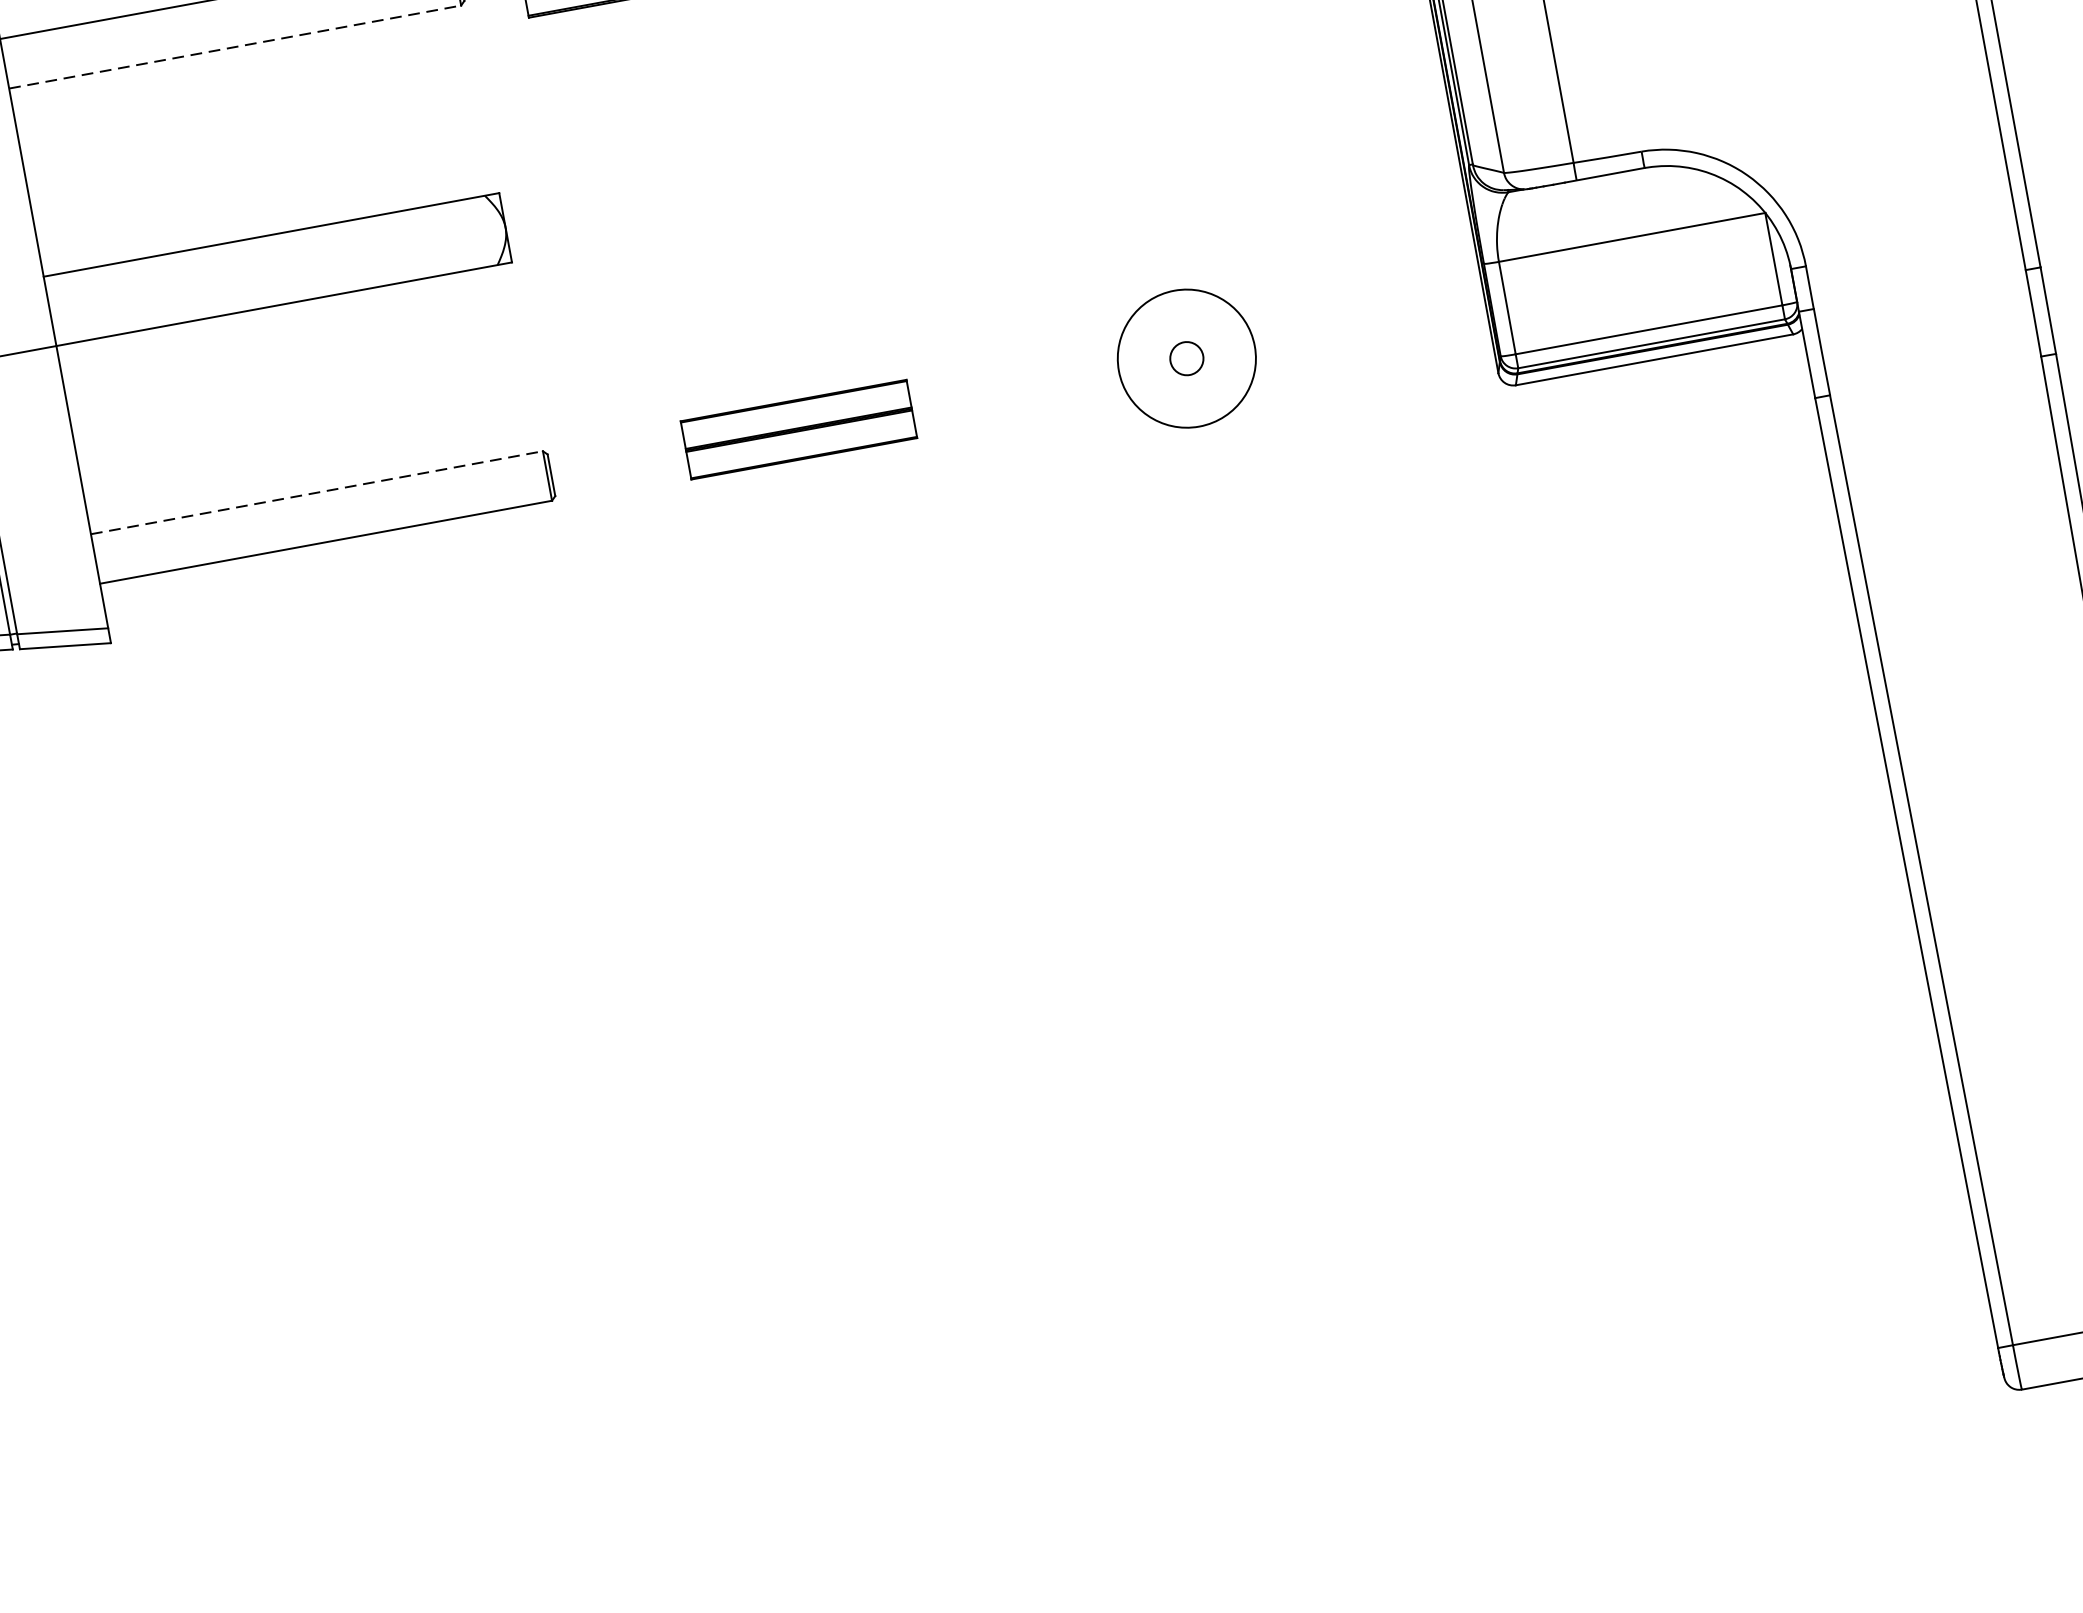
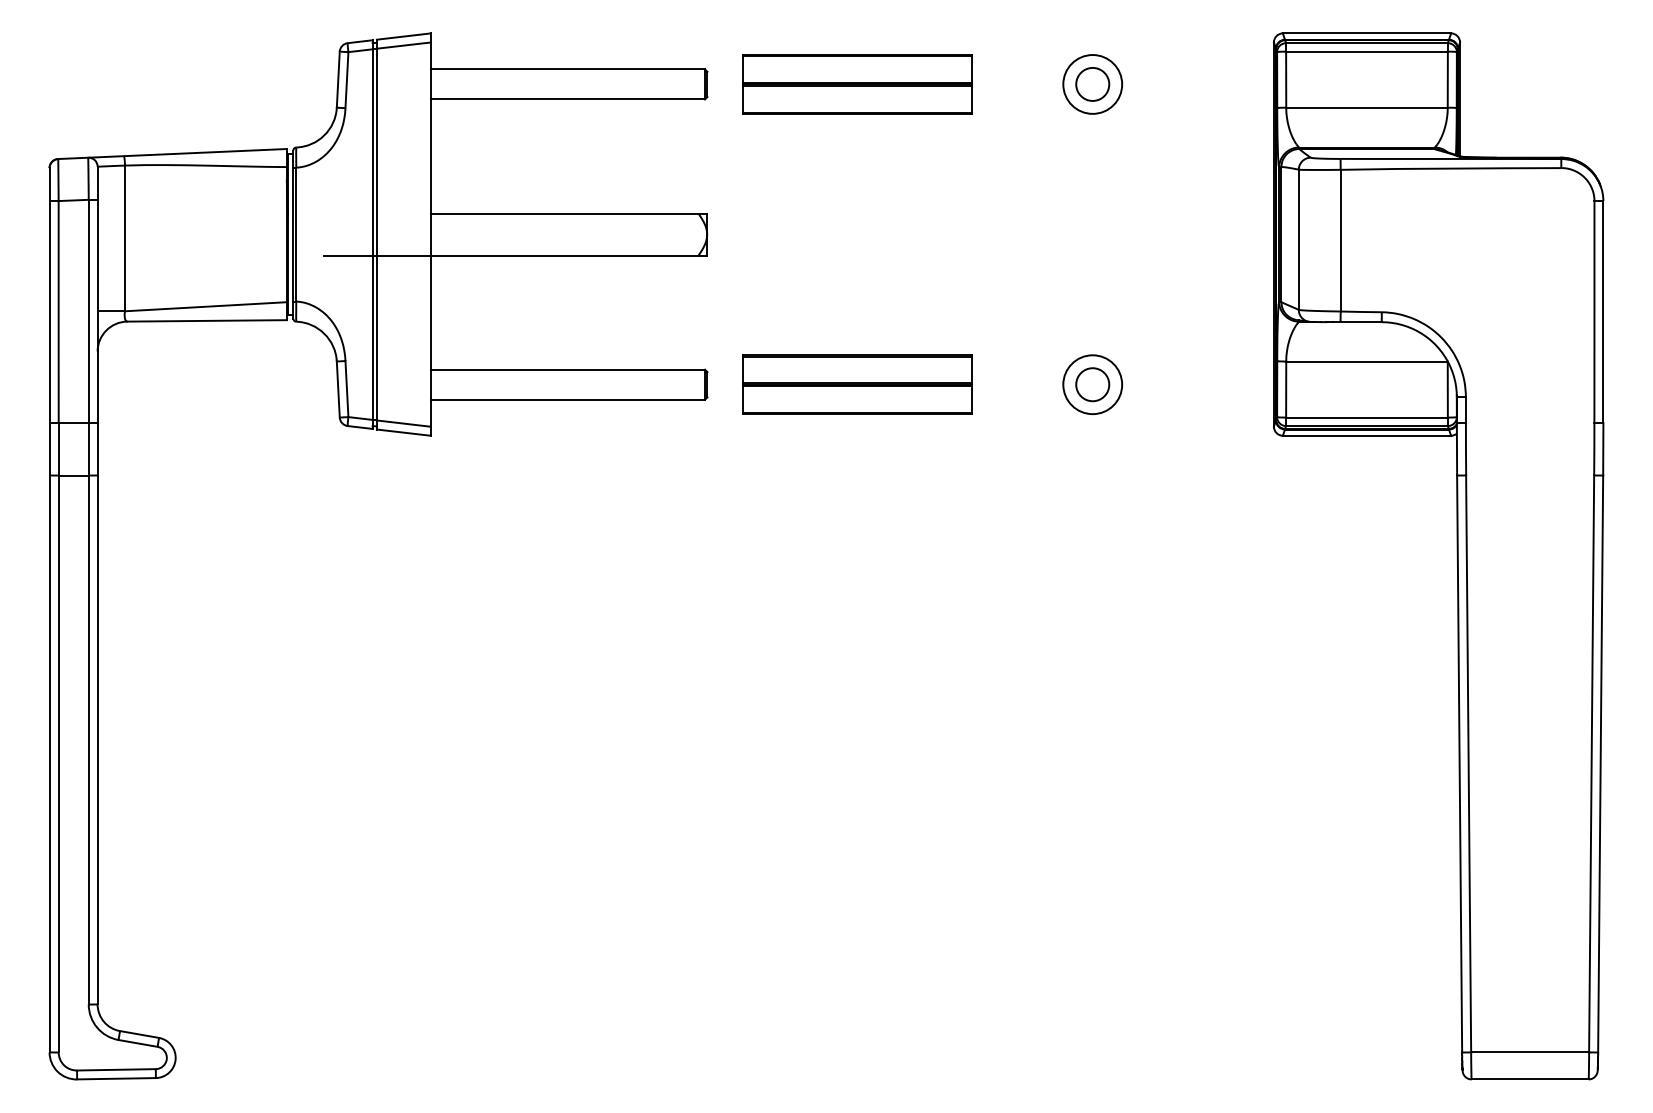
line: (236, 46) -> (568, 99), dashed -> solid
circle: (1186, 358) -> (1092, 384), size x0.71
circle: (1186, 358) -> (1092, 384), size x1.67
part: (798, 429) -> (857, 384), size x1.67
line: (317, 492) -> (568, 369), dashed -> solid

